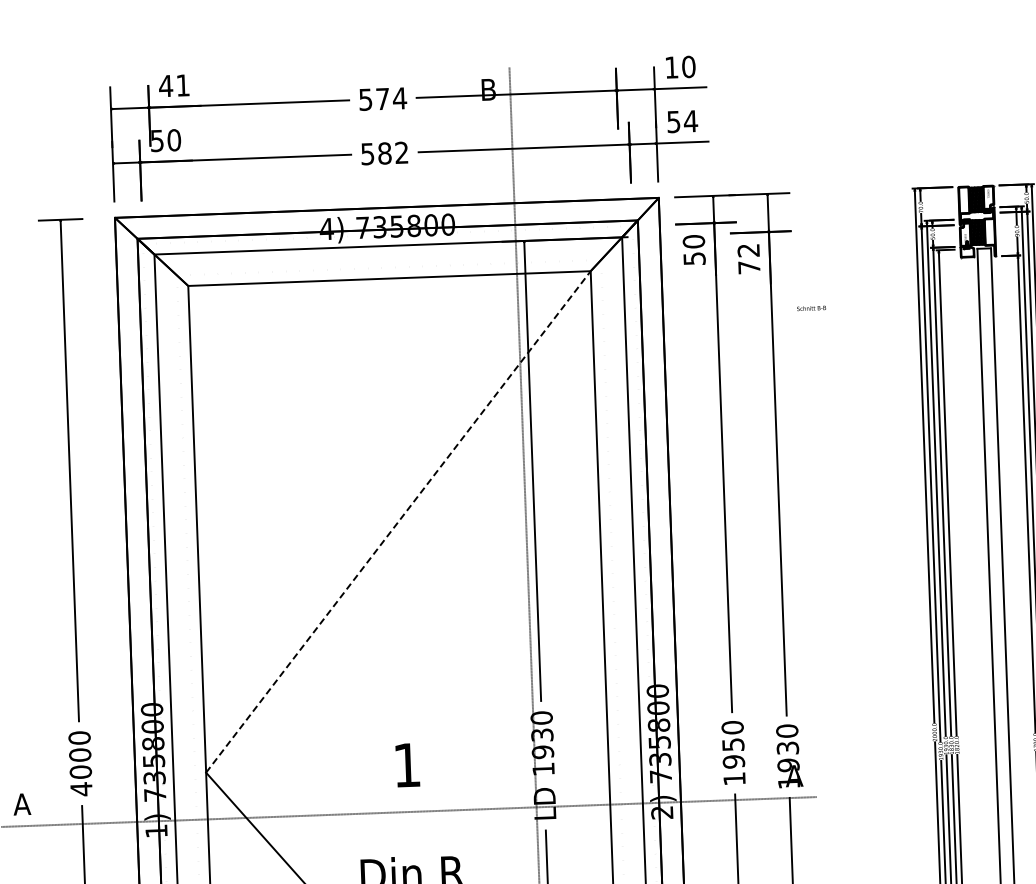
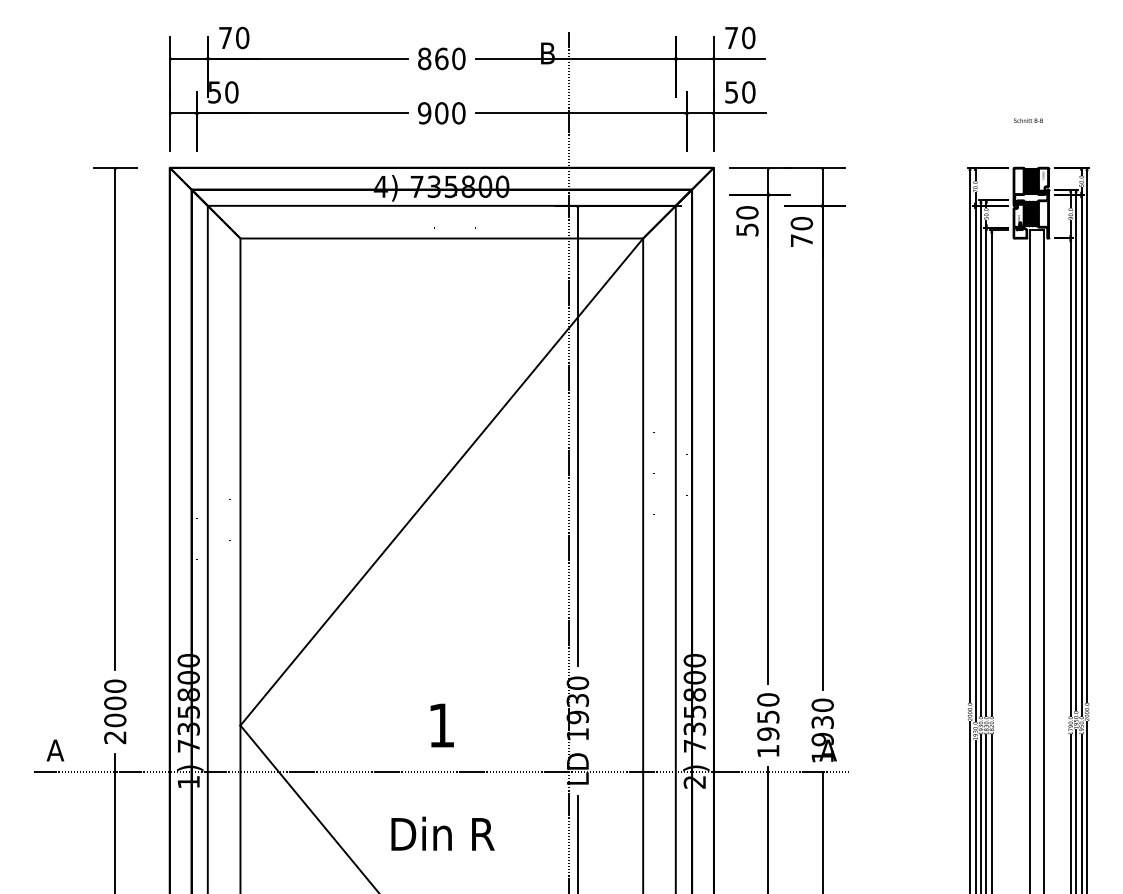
text: (671, 67) -> (731, 37), 10 -> 70
text: (173, 85) -> (233, 37), 41 -> 70
text: (382, 98) -> (441, 58), 574 -> 860
text: (690, 121) -> (748, 92), 54 -> 50
text: (384, 153) -> (441, 113), 582 -> 900
text: (748, 250) -> (801, 223), 72 -> 70
text: (811, 308) -> (1028, 120), moved
line: (398, 522) -> (441, 482), dashed -> solid
text: (81, 789) -> (115, 737), 4000 -> 2000

